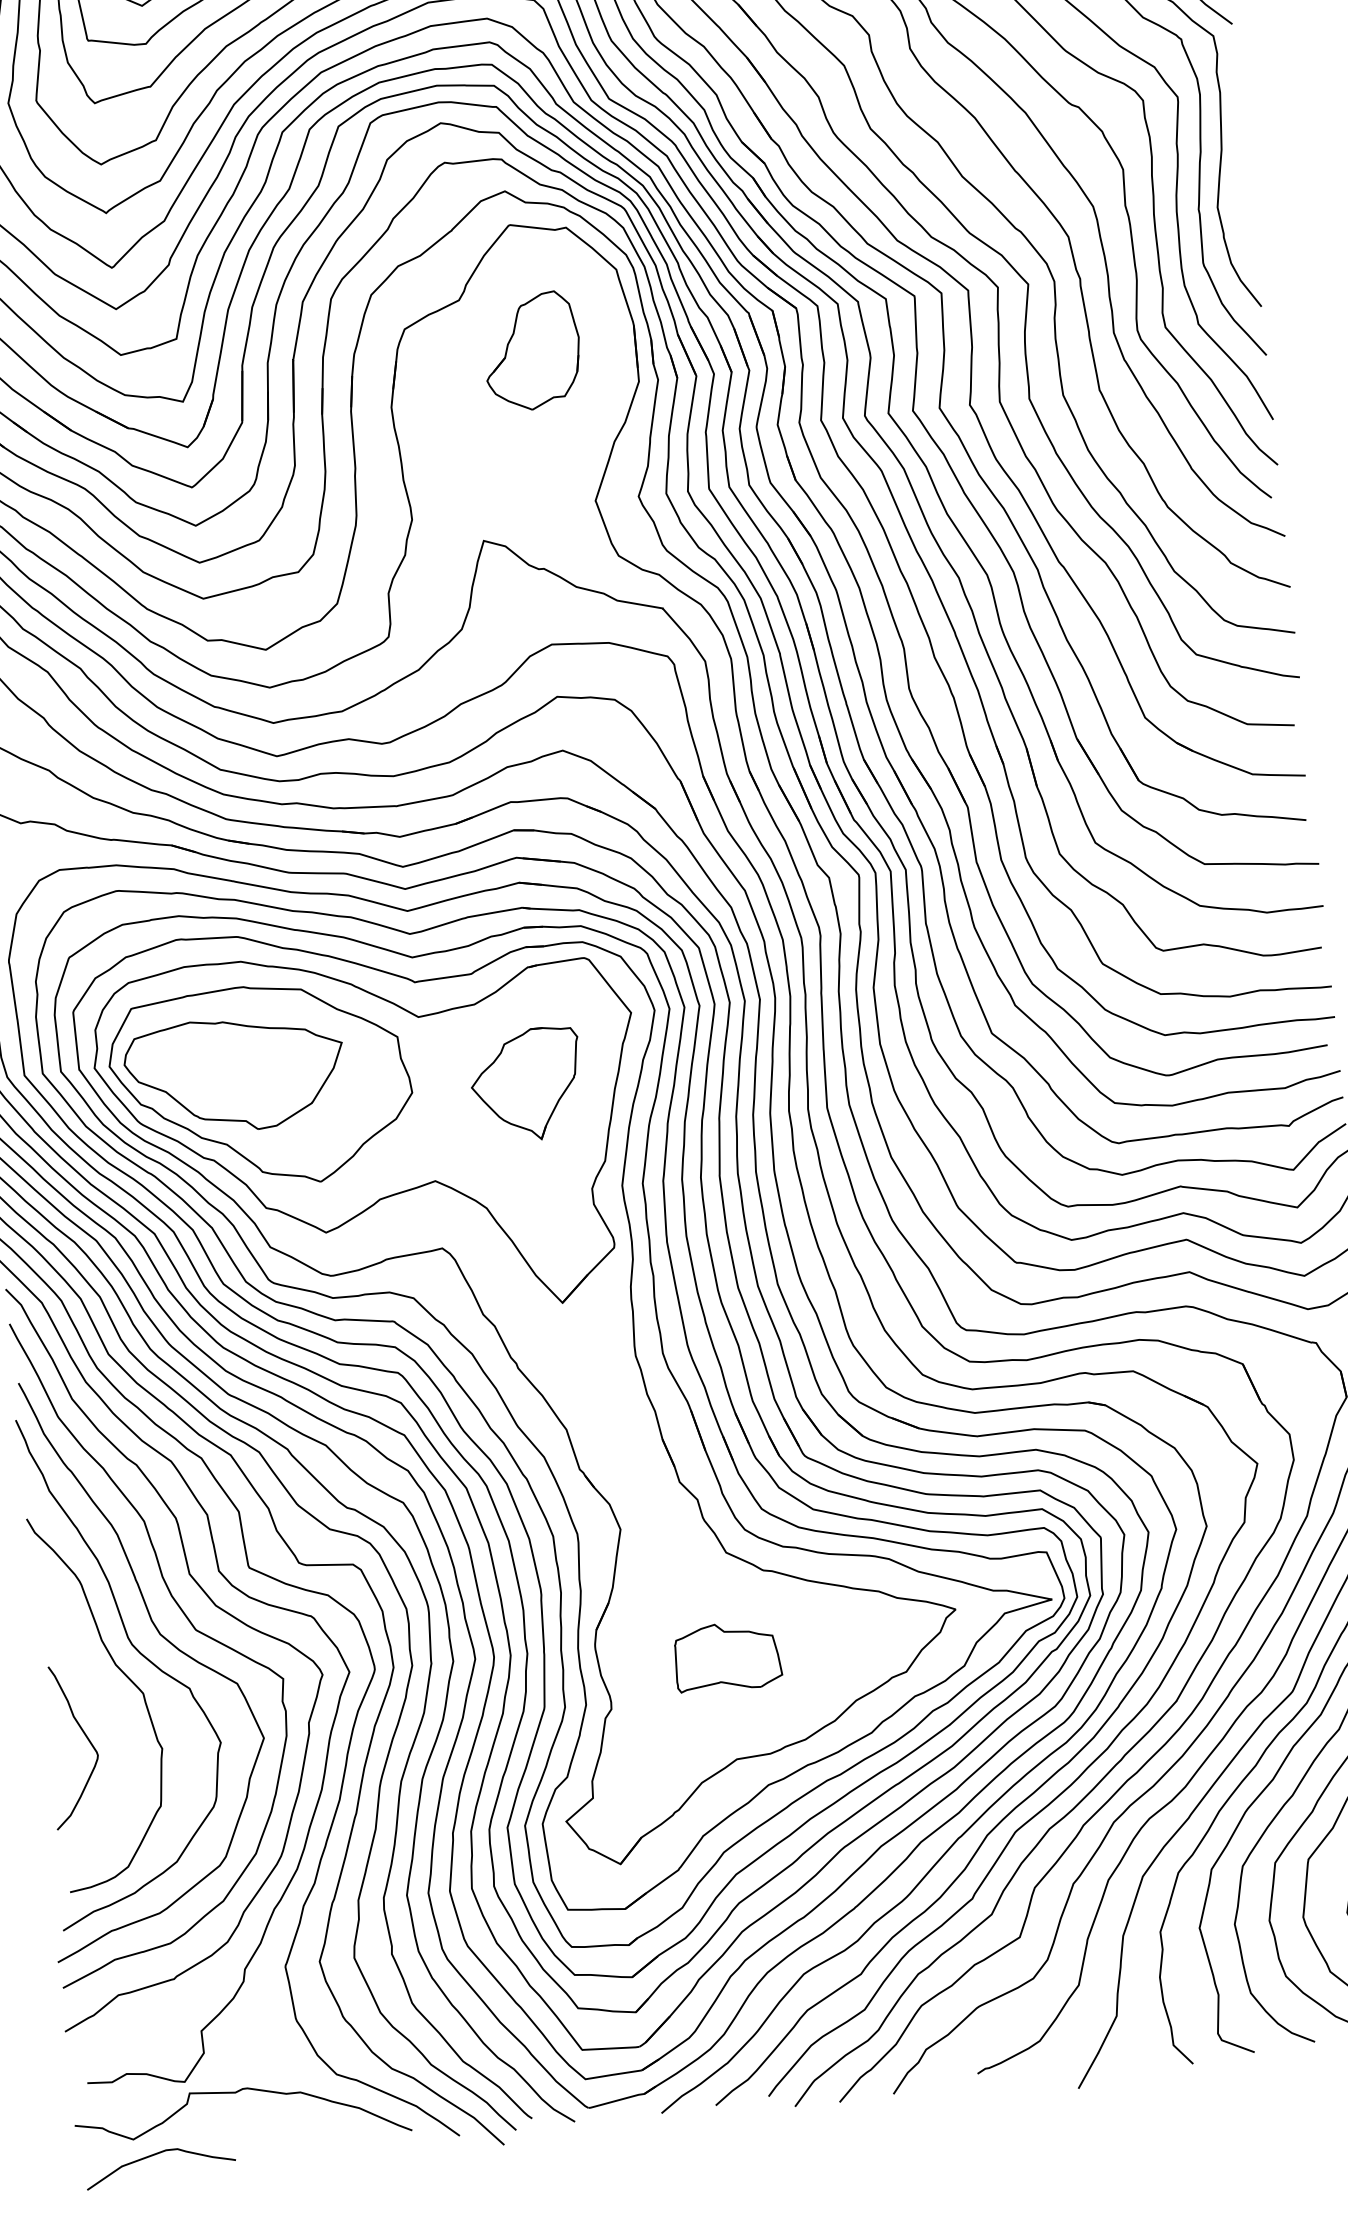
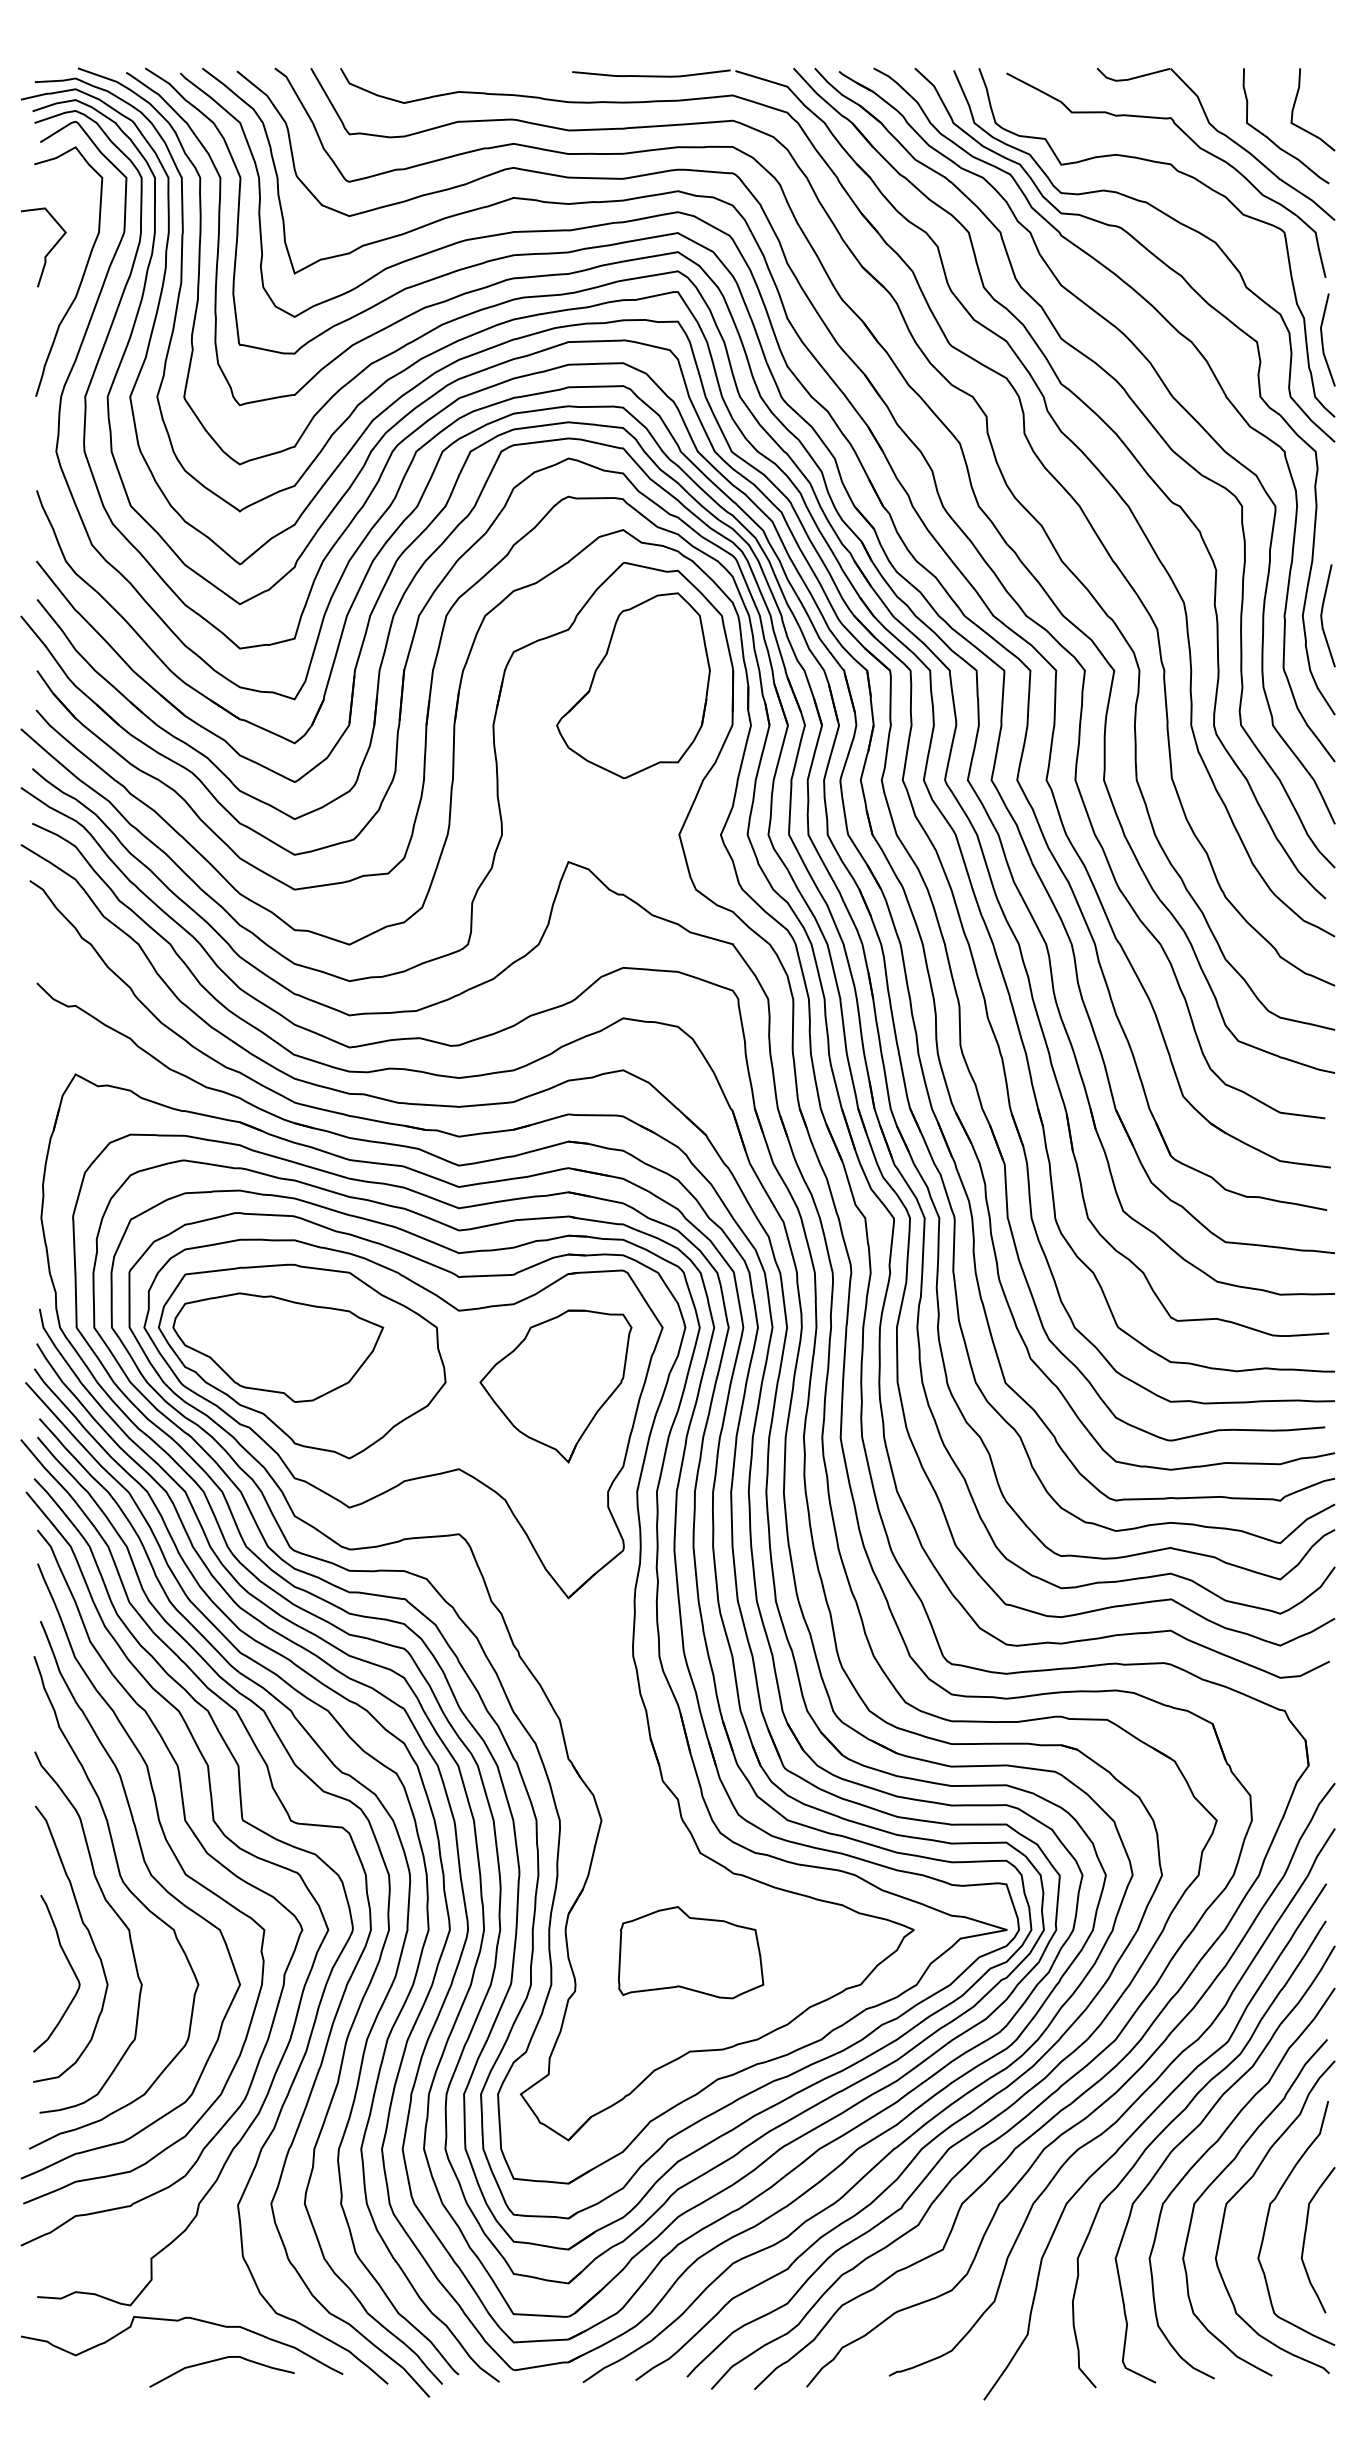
line: (1237, 205) -> (1322, 615), added
part: (532, 351) -> (633, 685), size x1.67
part: (526, 1085) -> (555, 1386), size x1.43
part: (727, 1656) -> (691, 1952), size x1.43
curve: (102, 1704) -> (89, 1936), added
curve: (156, 2154) -> (219, 2360), moved

